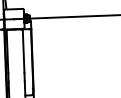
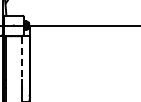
line: (23, 51) -> (21, 58), solid -> dashed

